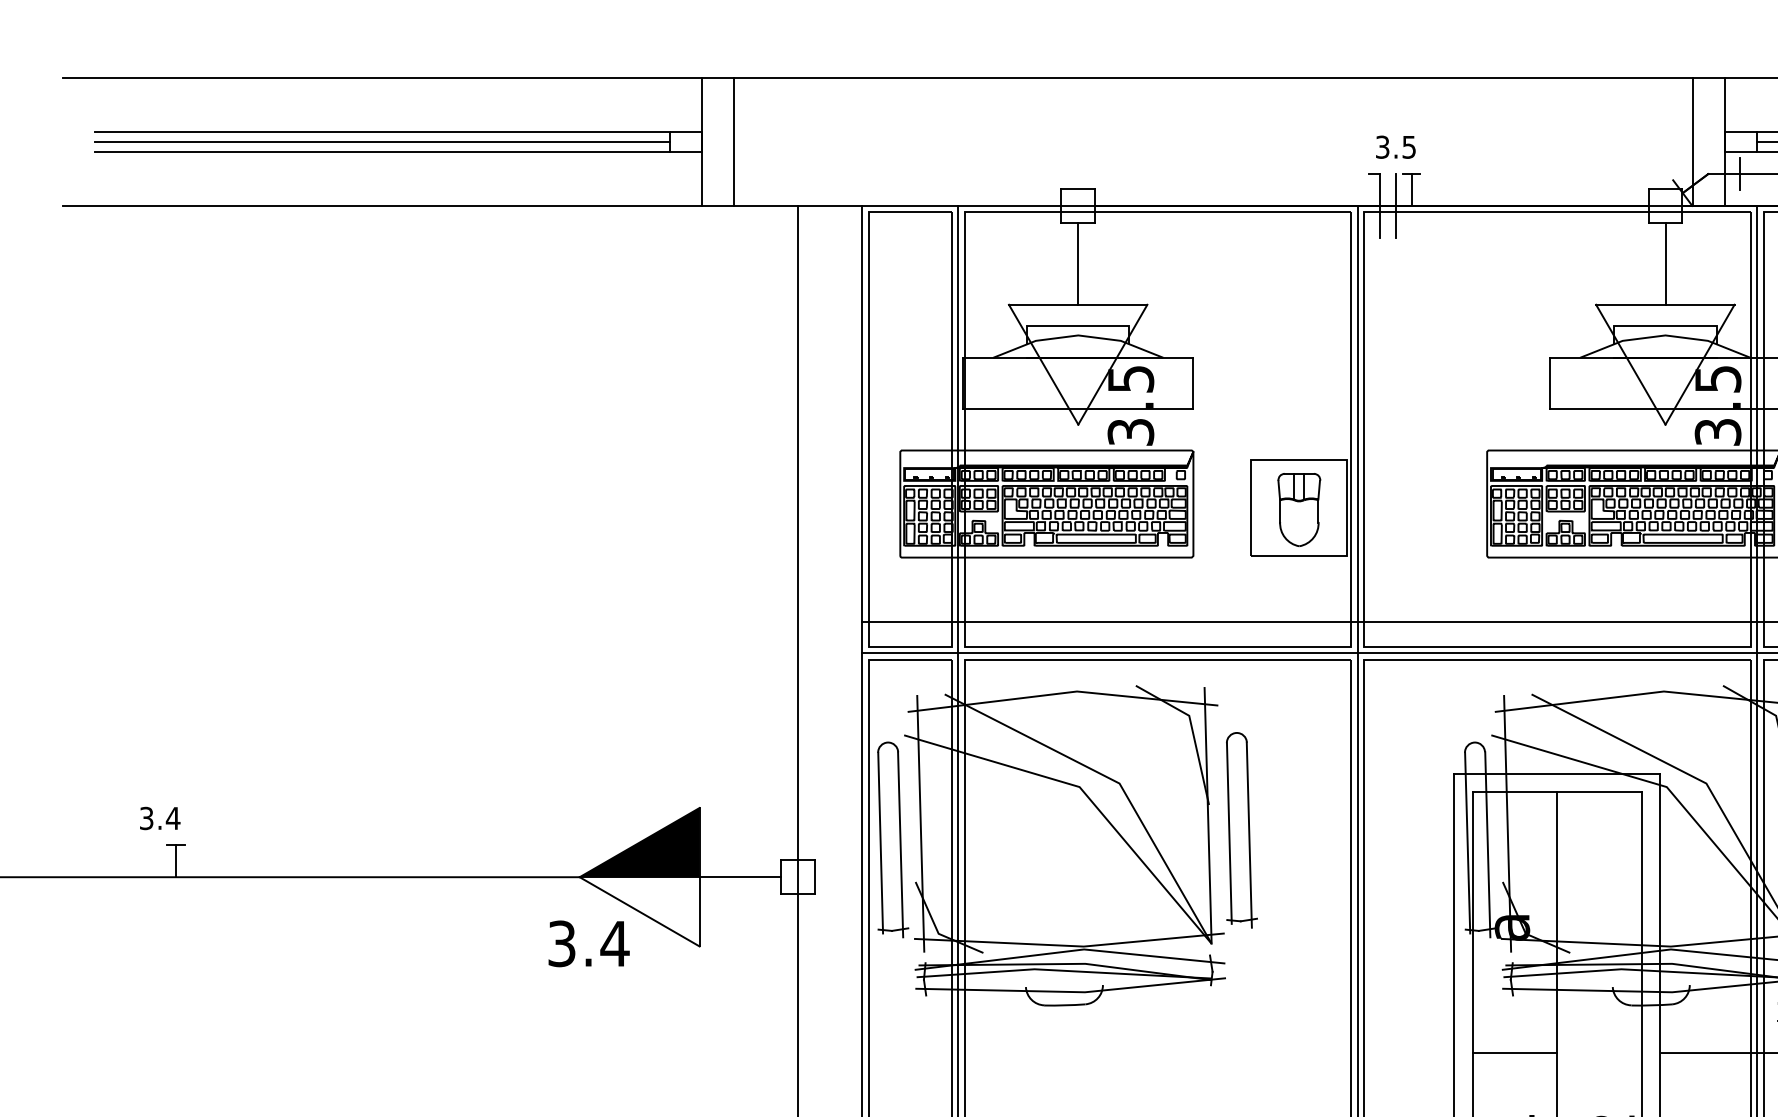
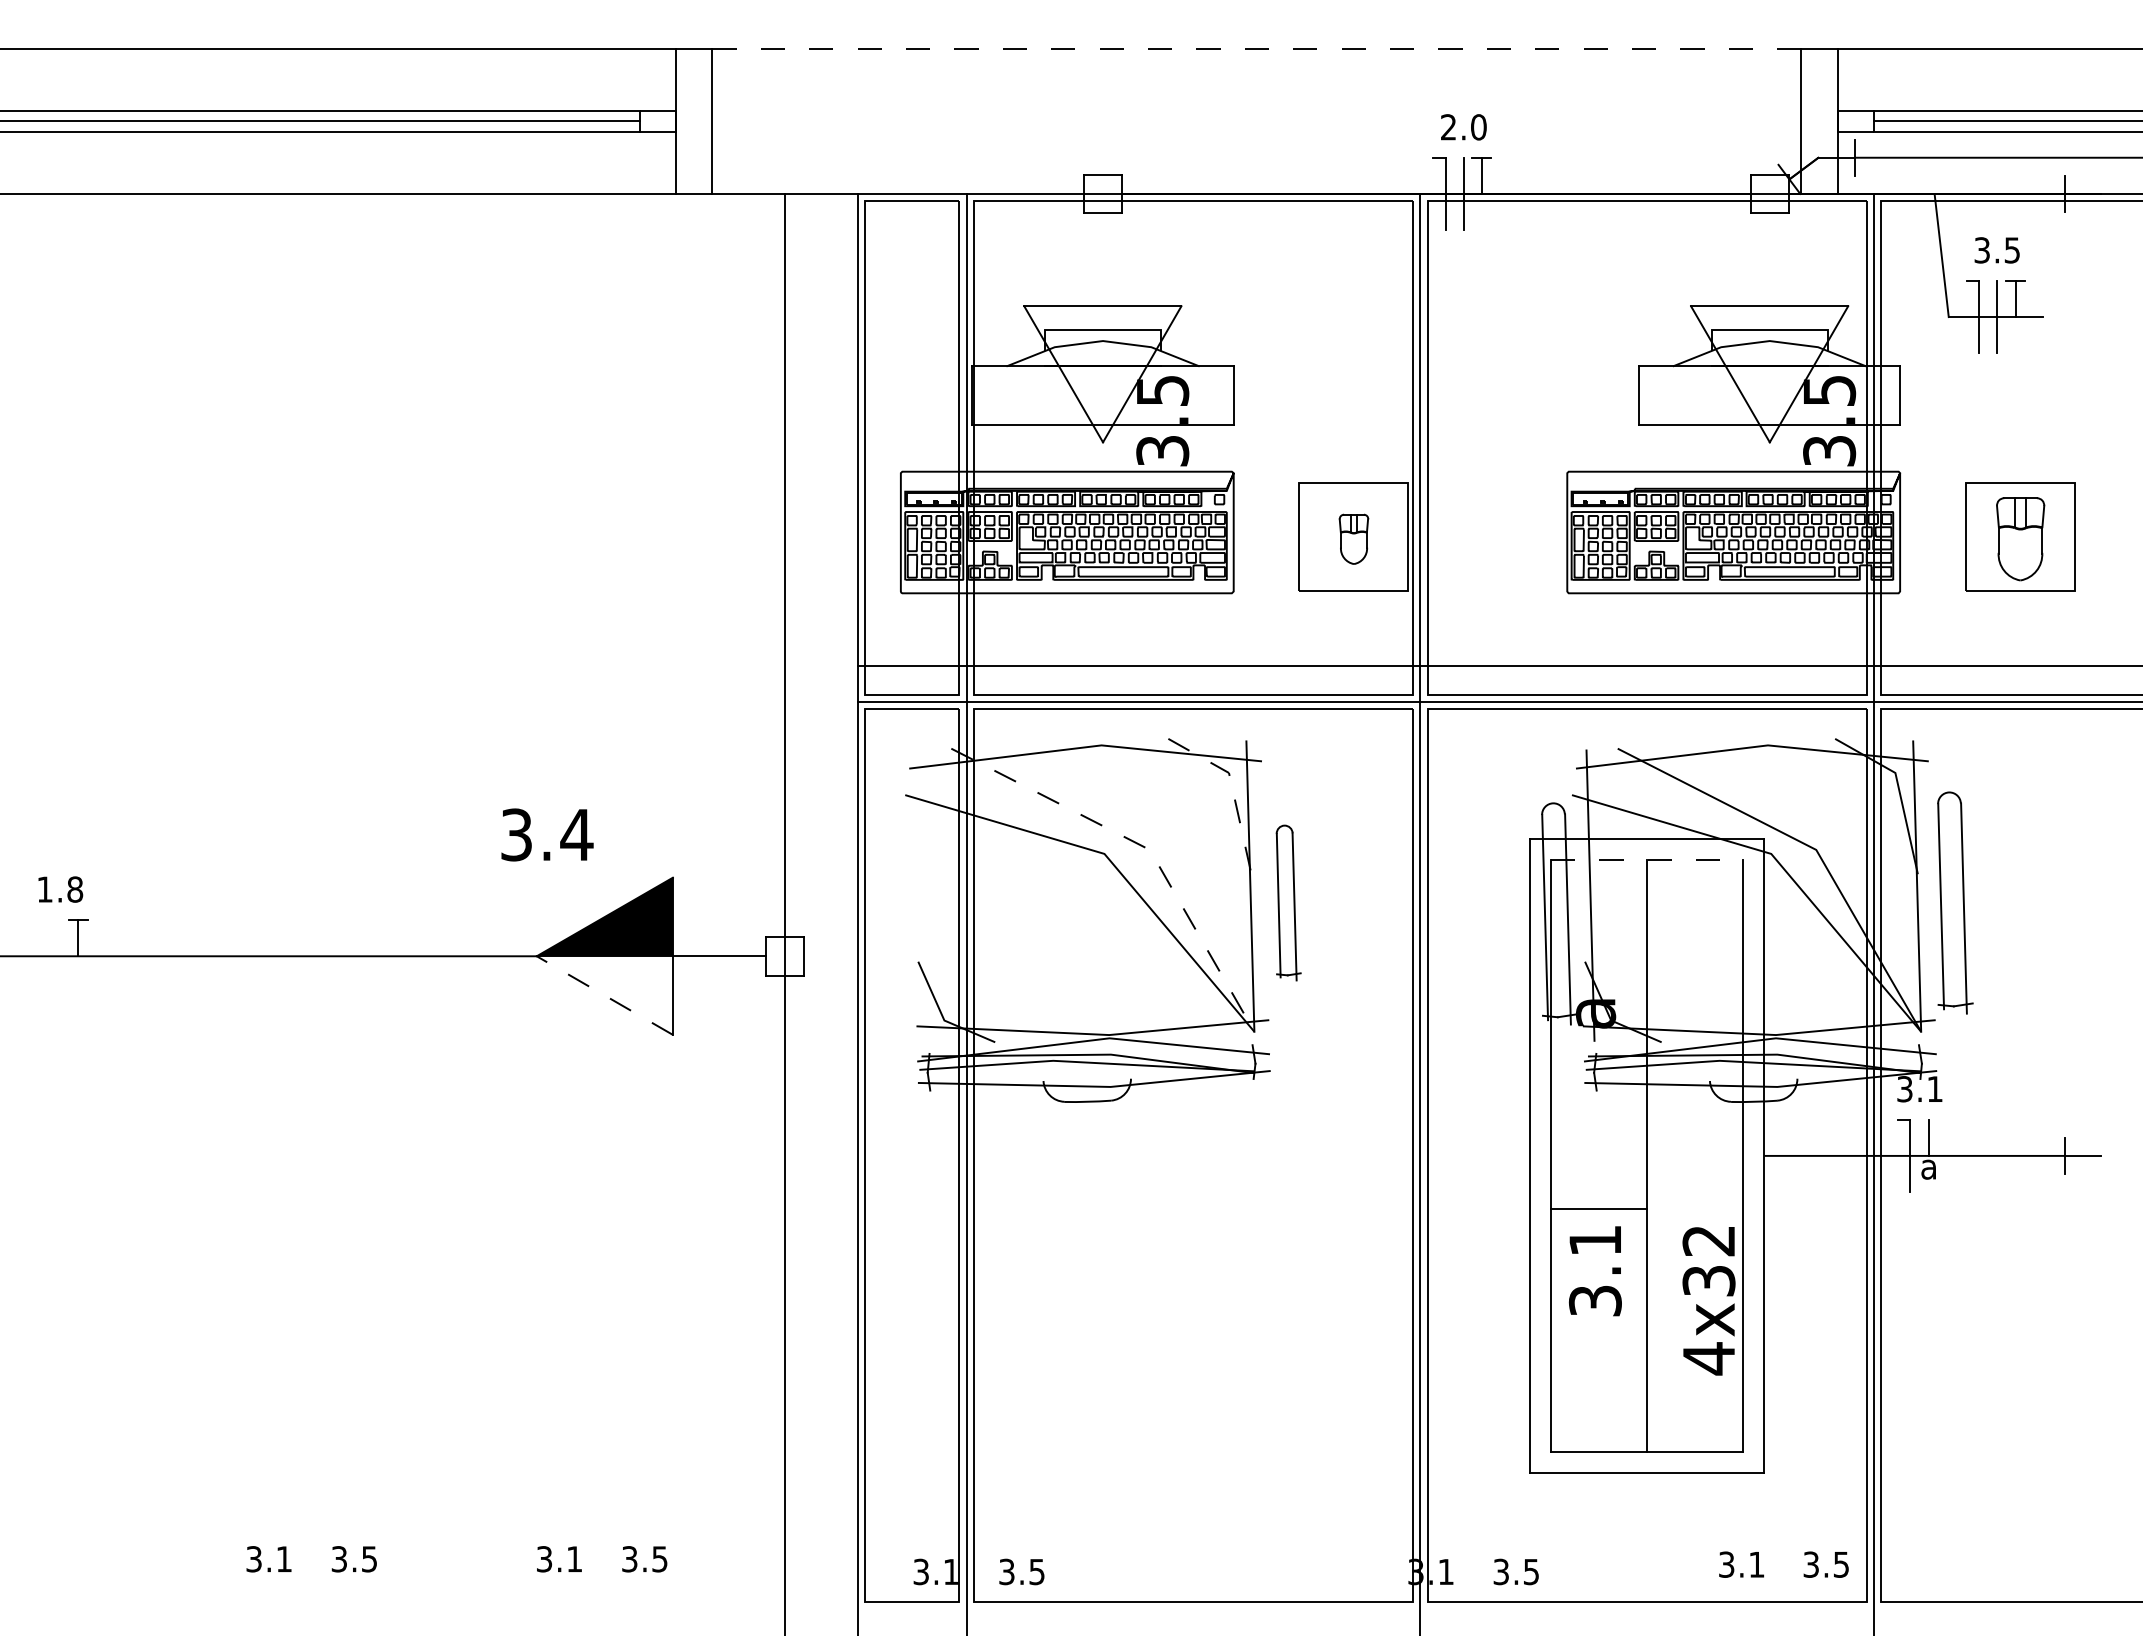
line: (1214, 77) -> (1257, 48), solid -> dashed
text: (1395, 147) -> (1463, 127), 3.5 -> 2.0
line: (1078, 263) -> (1103, 259), removed
line: (1665, 263) -> (1769, 259), removed
part: (1298, 510) -> (1353, 539), size x0.6
line: (1192, 730) -> (1232, 789), solid -> dashed
line: (1114, 781) -> (1144, 847), solid -> dashed
line: (1557, 791) -> (1647, 859), solid -> dashed
text: (160, 818) -> (60, 889), 3.4 -> 1.8
line: (921, 823) -> (924, 895), removed
part: (1241, 829) -> (1288, 902), size x0.7
part: (892, 839) -> (892, 913), removed
line: (639, 911) -> (604, 995), solid -> dashed
text: (589, 943) -> (547, 834), moved
line: (1514, 1052) -> (1598, 1208), moved

